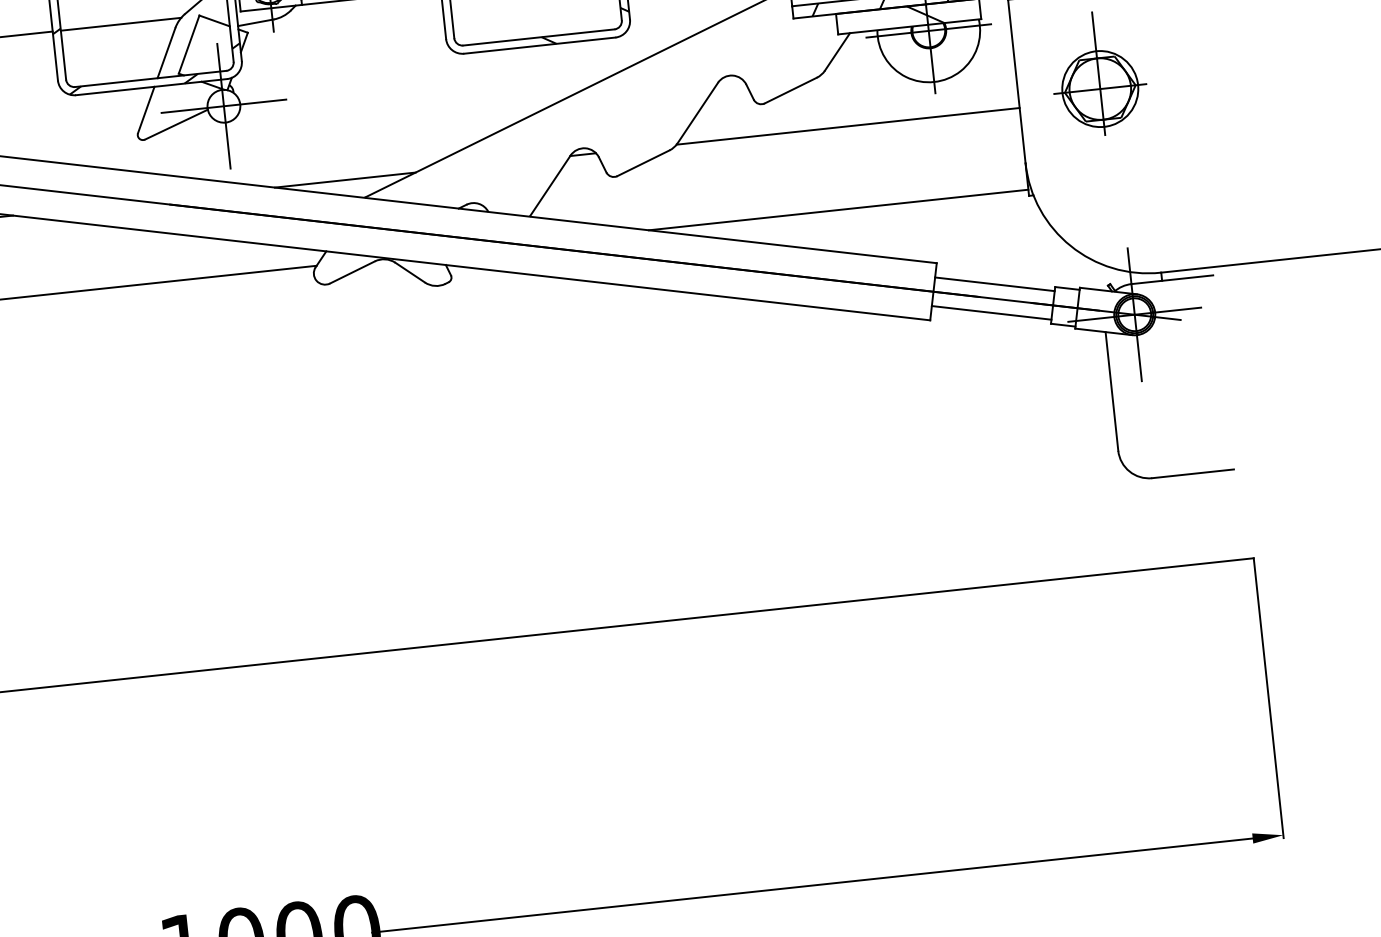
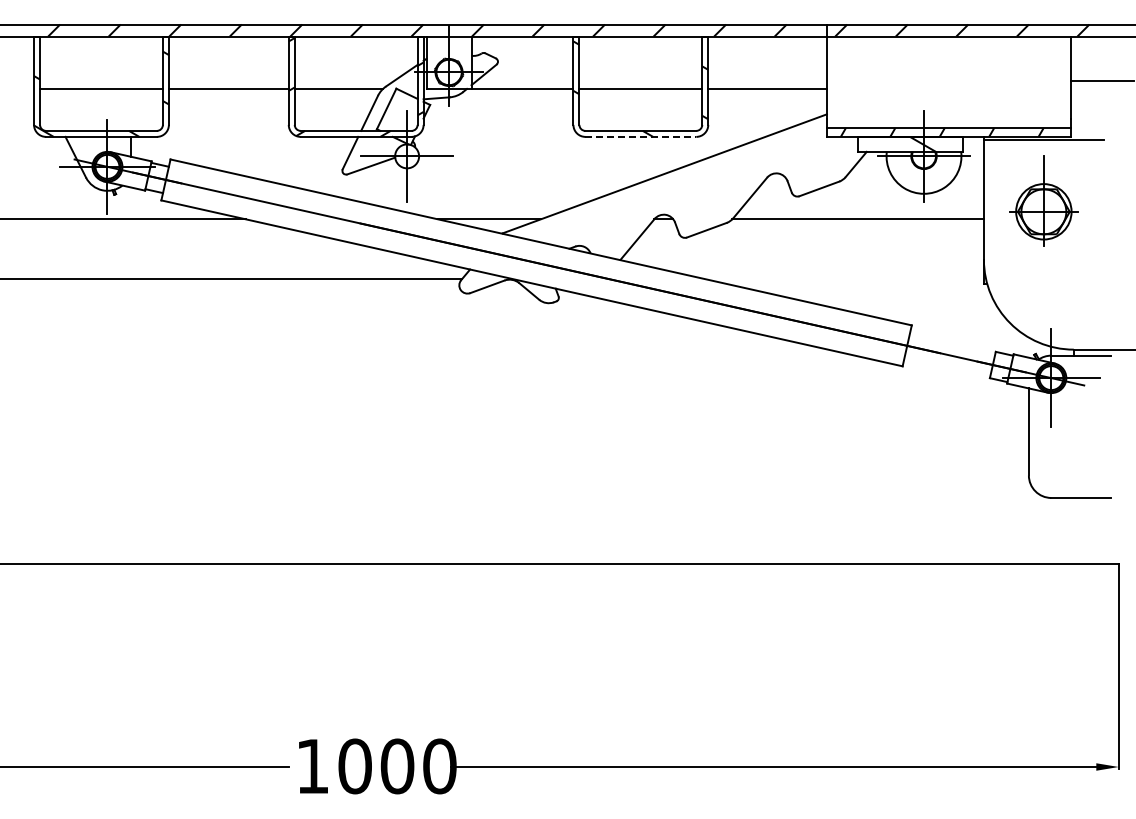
line: (540, 45) -> (641, 136), solid -> dashed
line: (838, 210) -> (844, 279), removed
line: (995, 283) -> (952, 344), removed
line: (991, 312) -> (947, 365), removed

